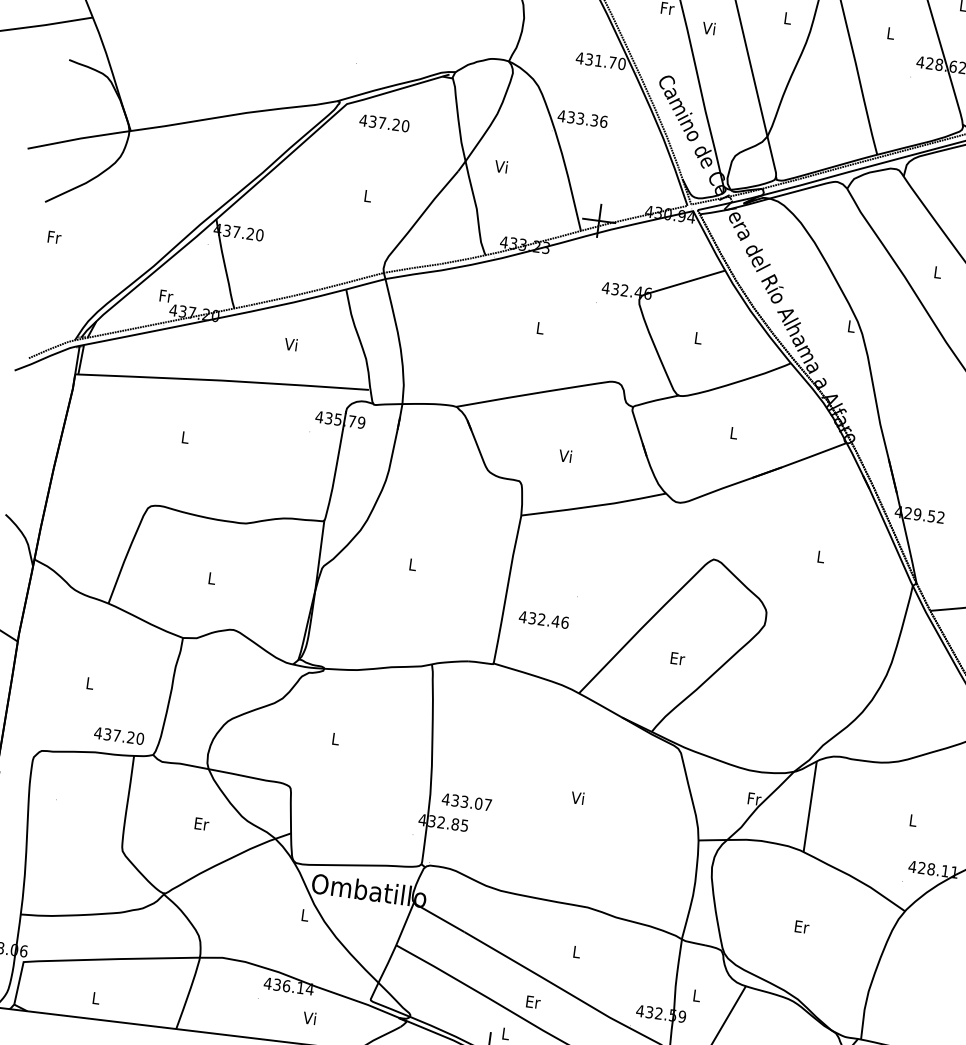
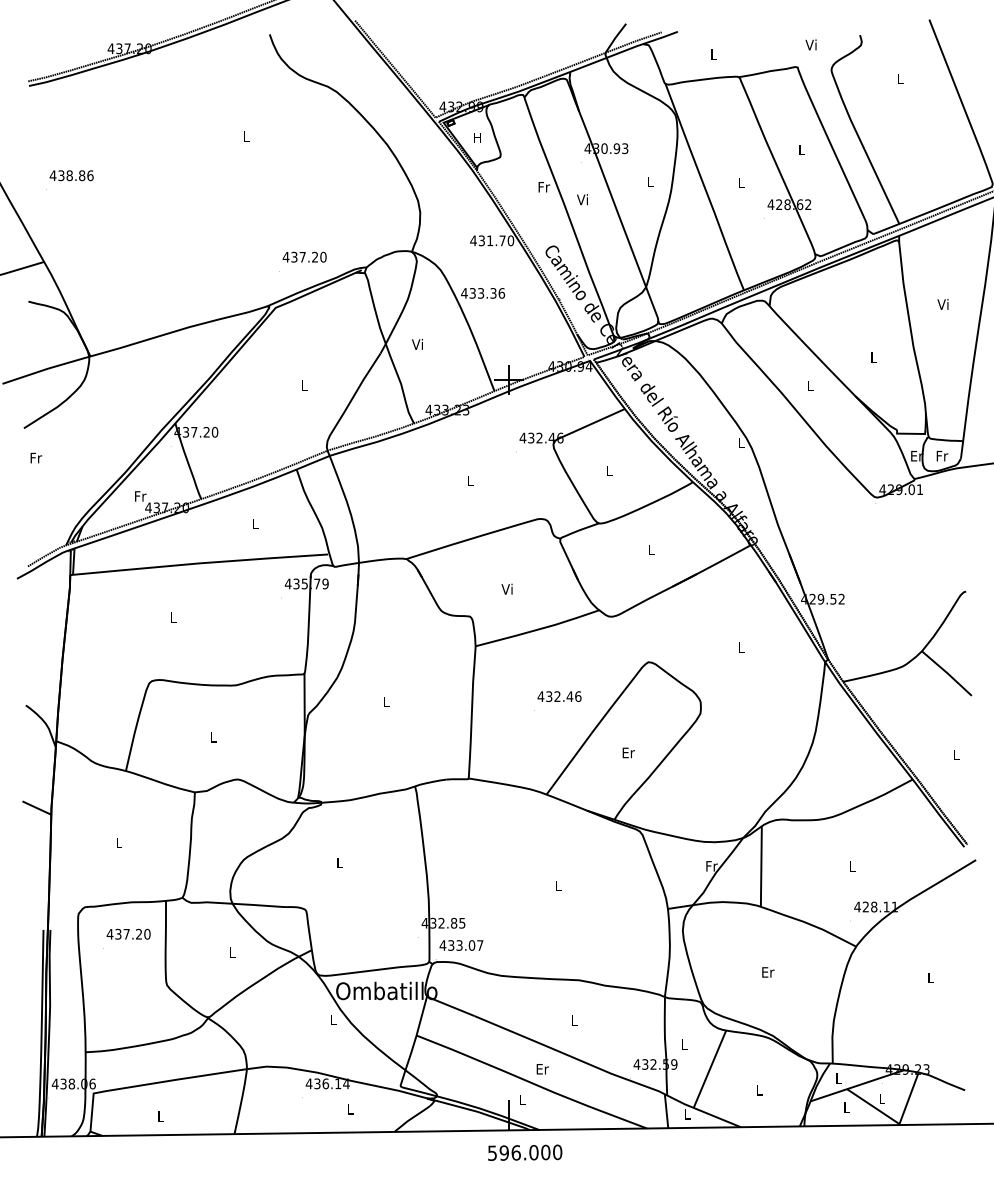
text: (384, 122) -> (304, 256), moved
text: (290, 343) -> (254, 523), Vi -> L
text: (543, 619) -> (559, 696), moved
text: (119, 735) -> (128, 933), moved
text: (577, 797) -> (557, 885), Vi -> L
text: (466, 802) -> (461, 945), moved
text: (202, 824) -> (233, 952), Er -> L
text: (309, 1017) -> (349, 1108), Vi -> L

